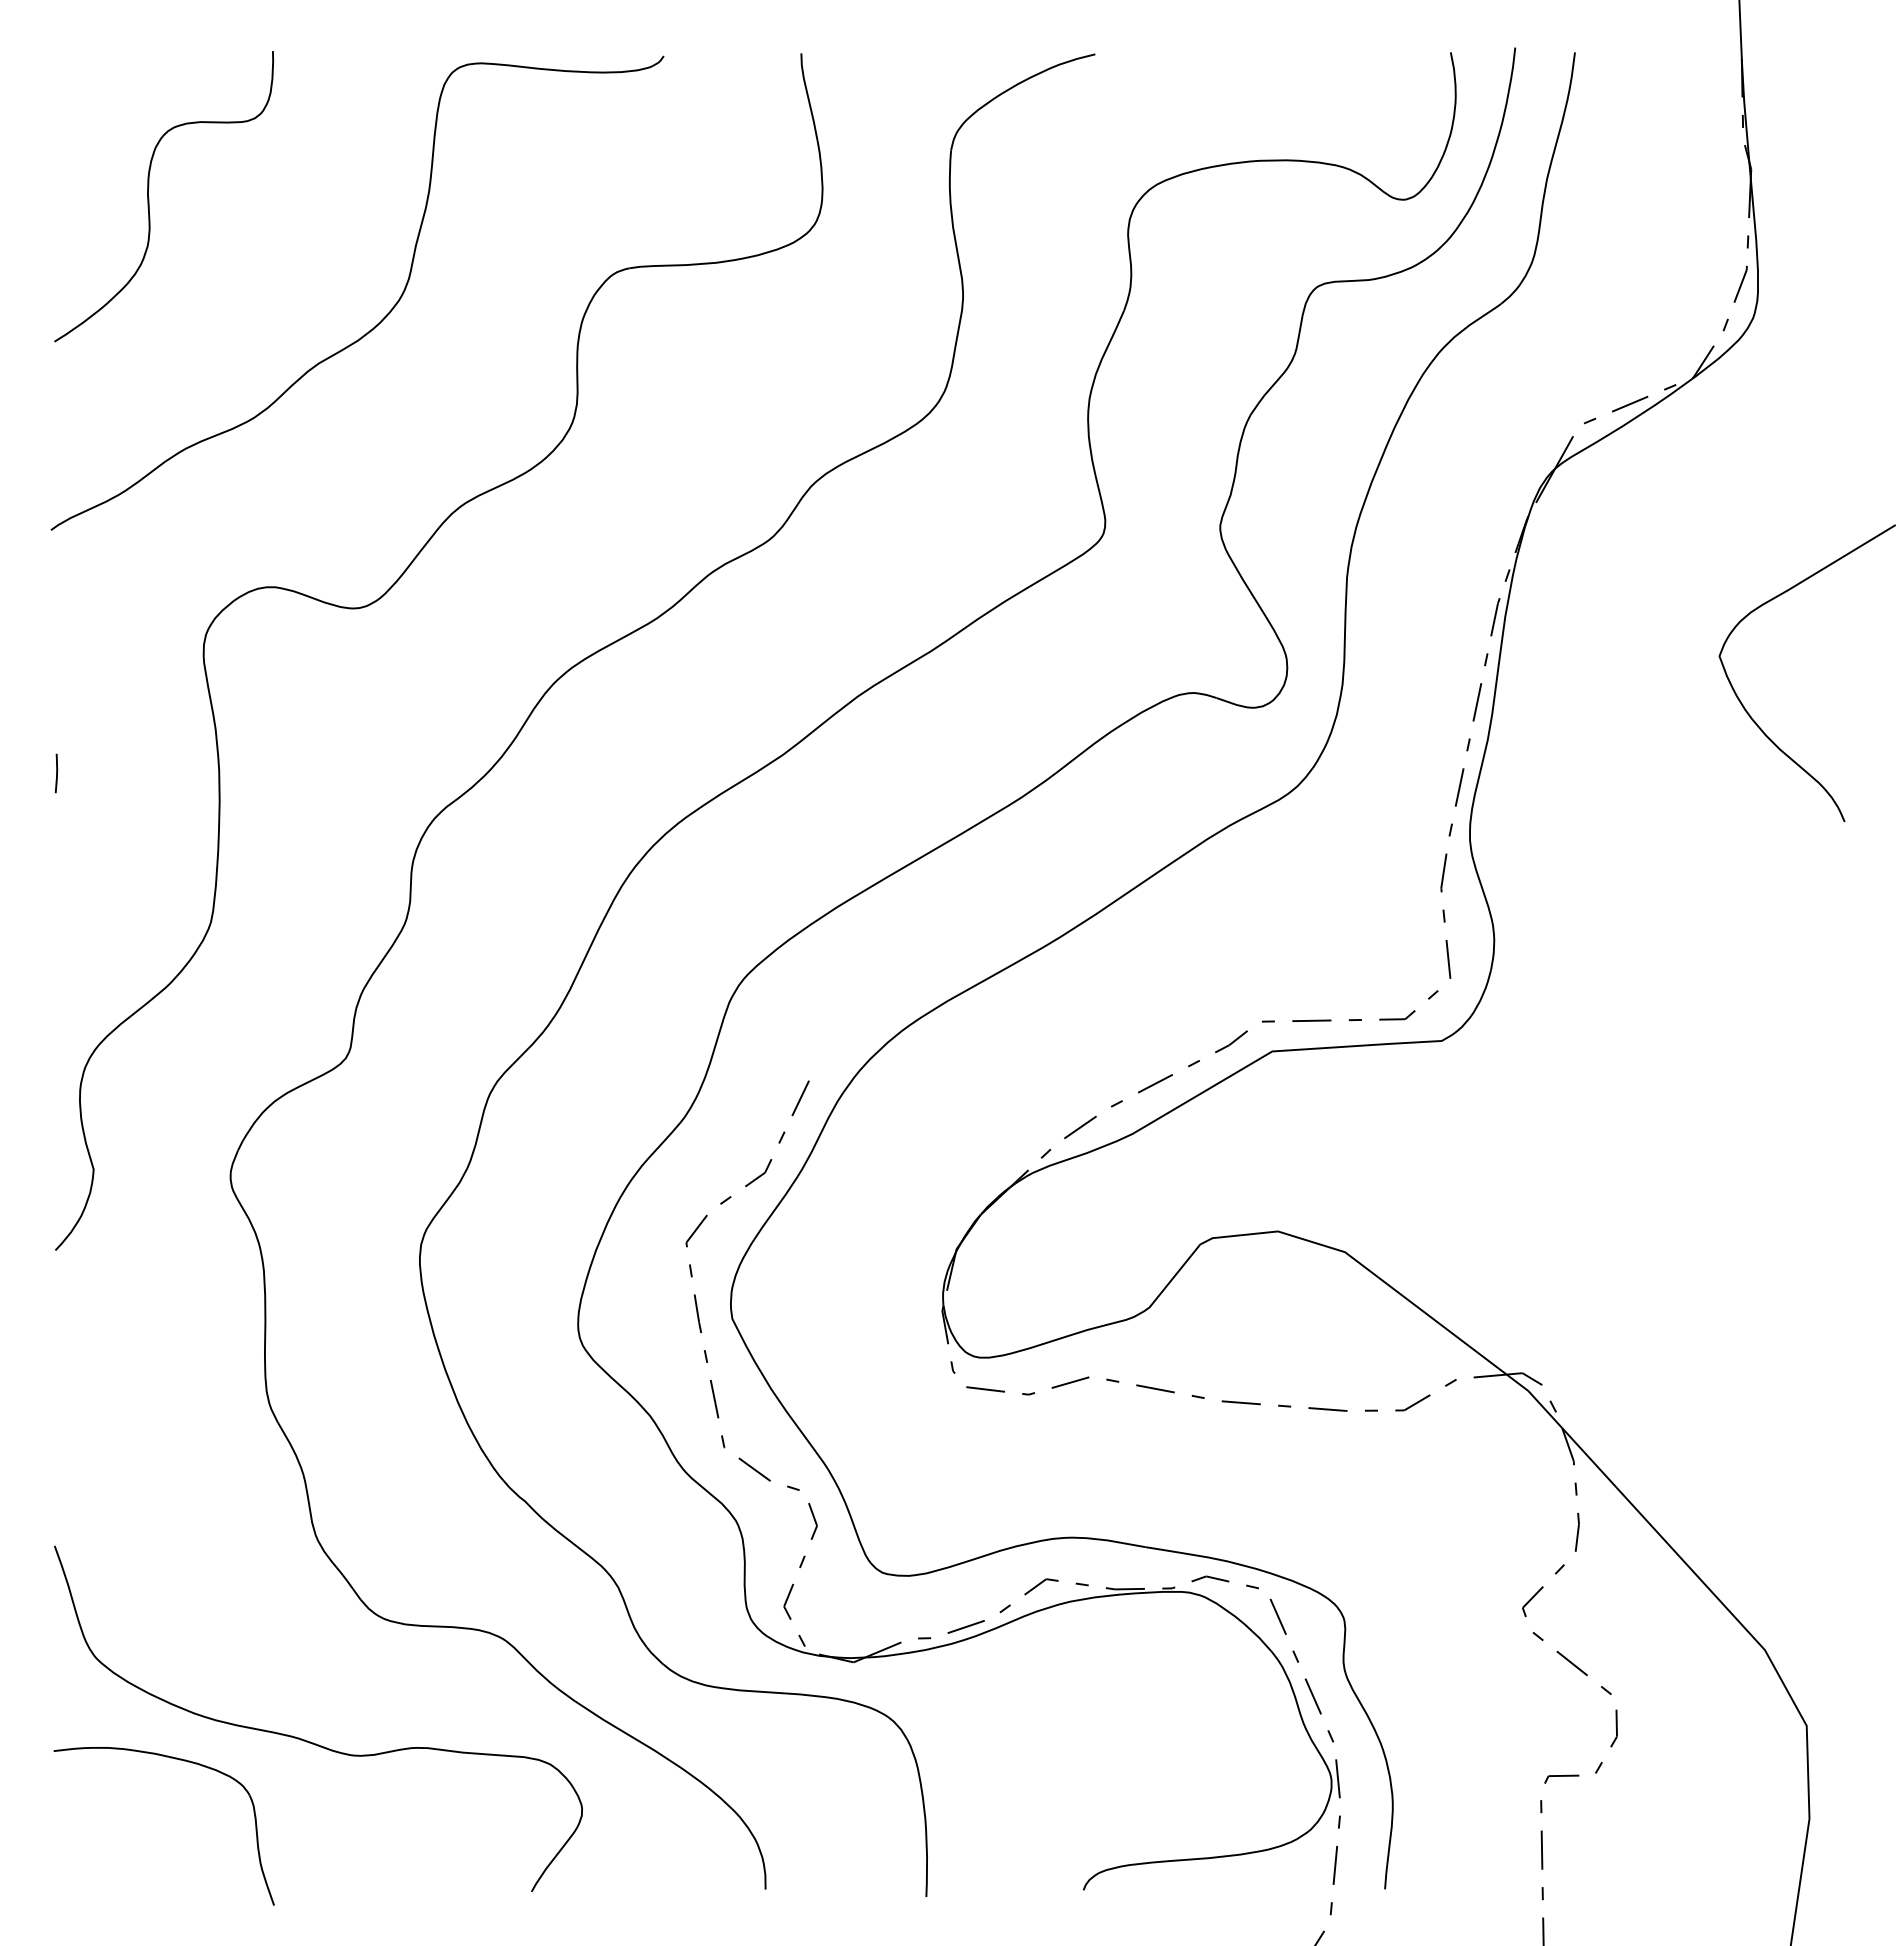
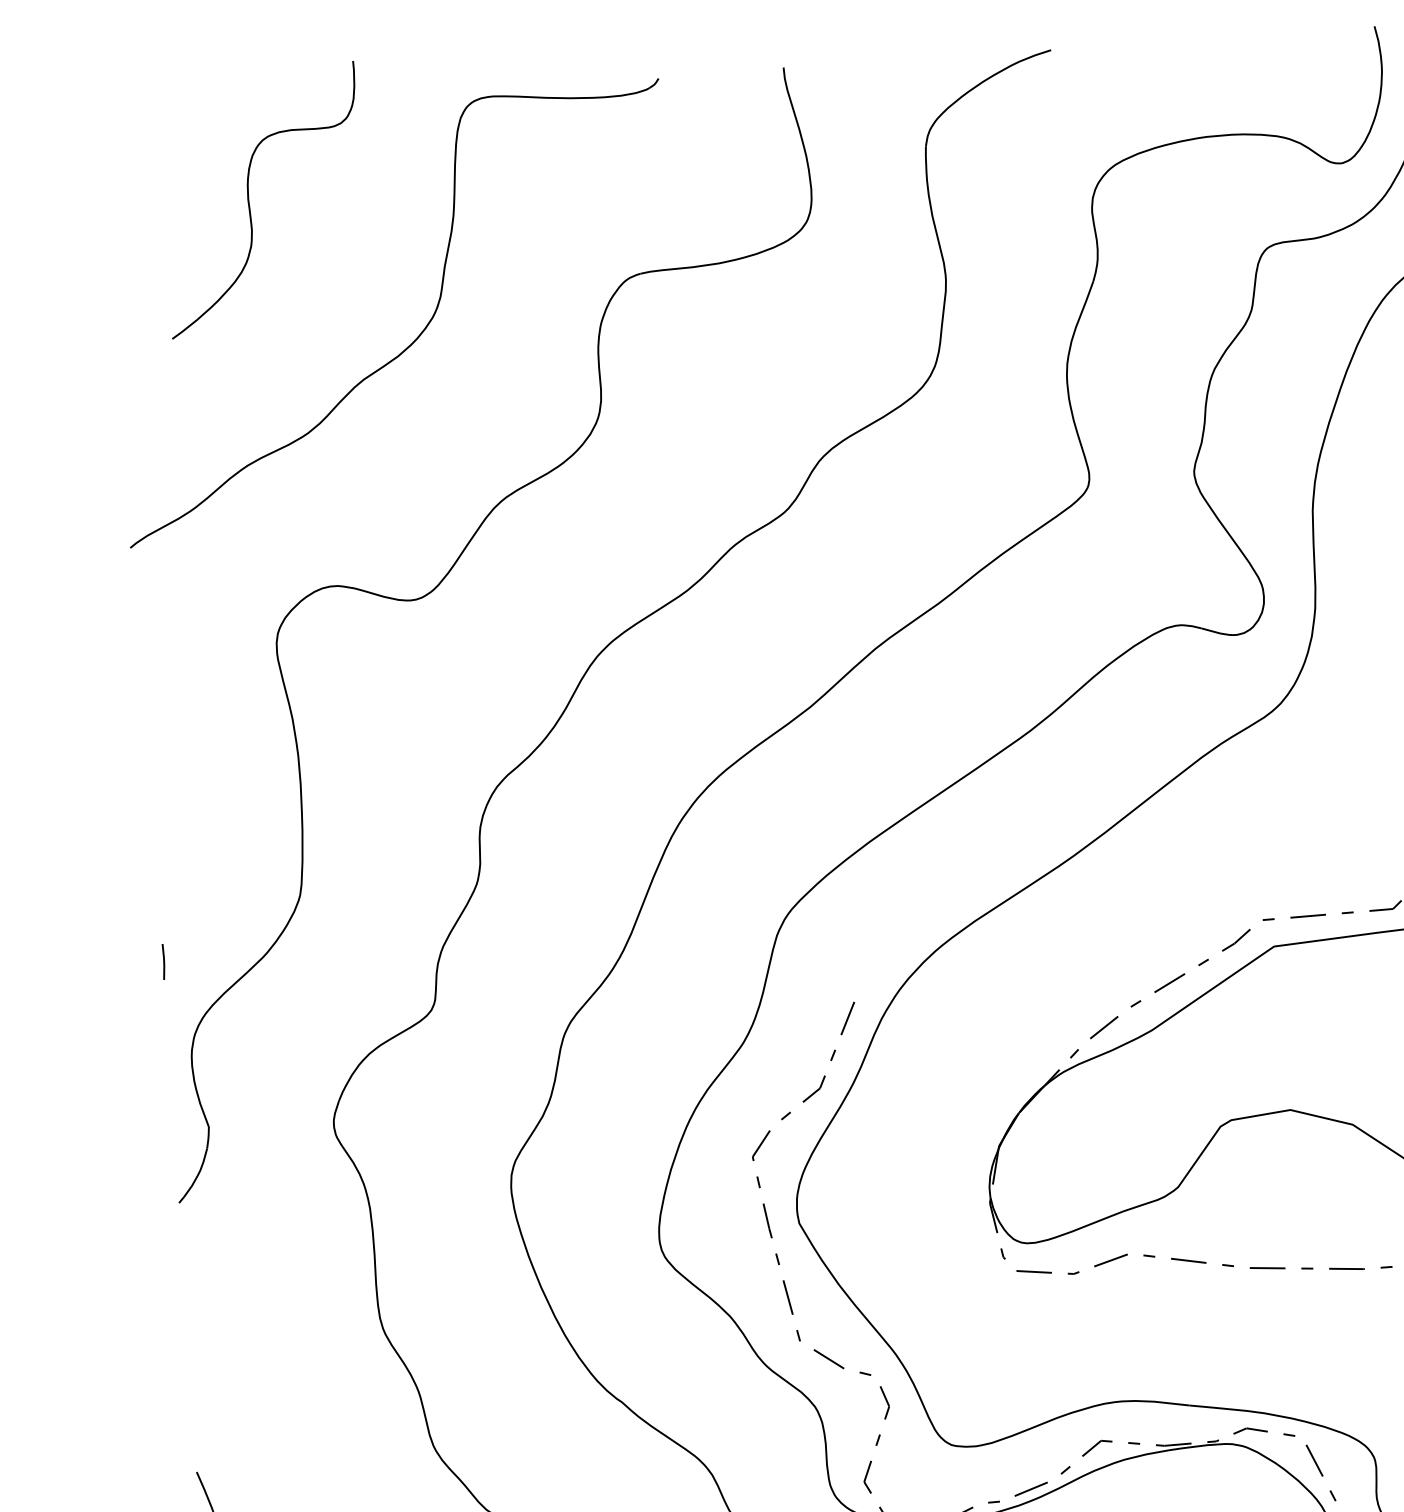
curve: (149, 198) -> (249, 202), moved
line: (56, 773) -> (163, 961), moved

